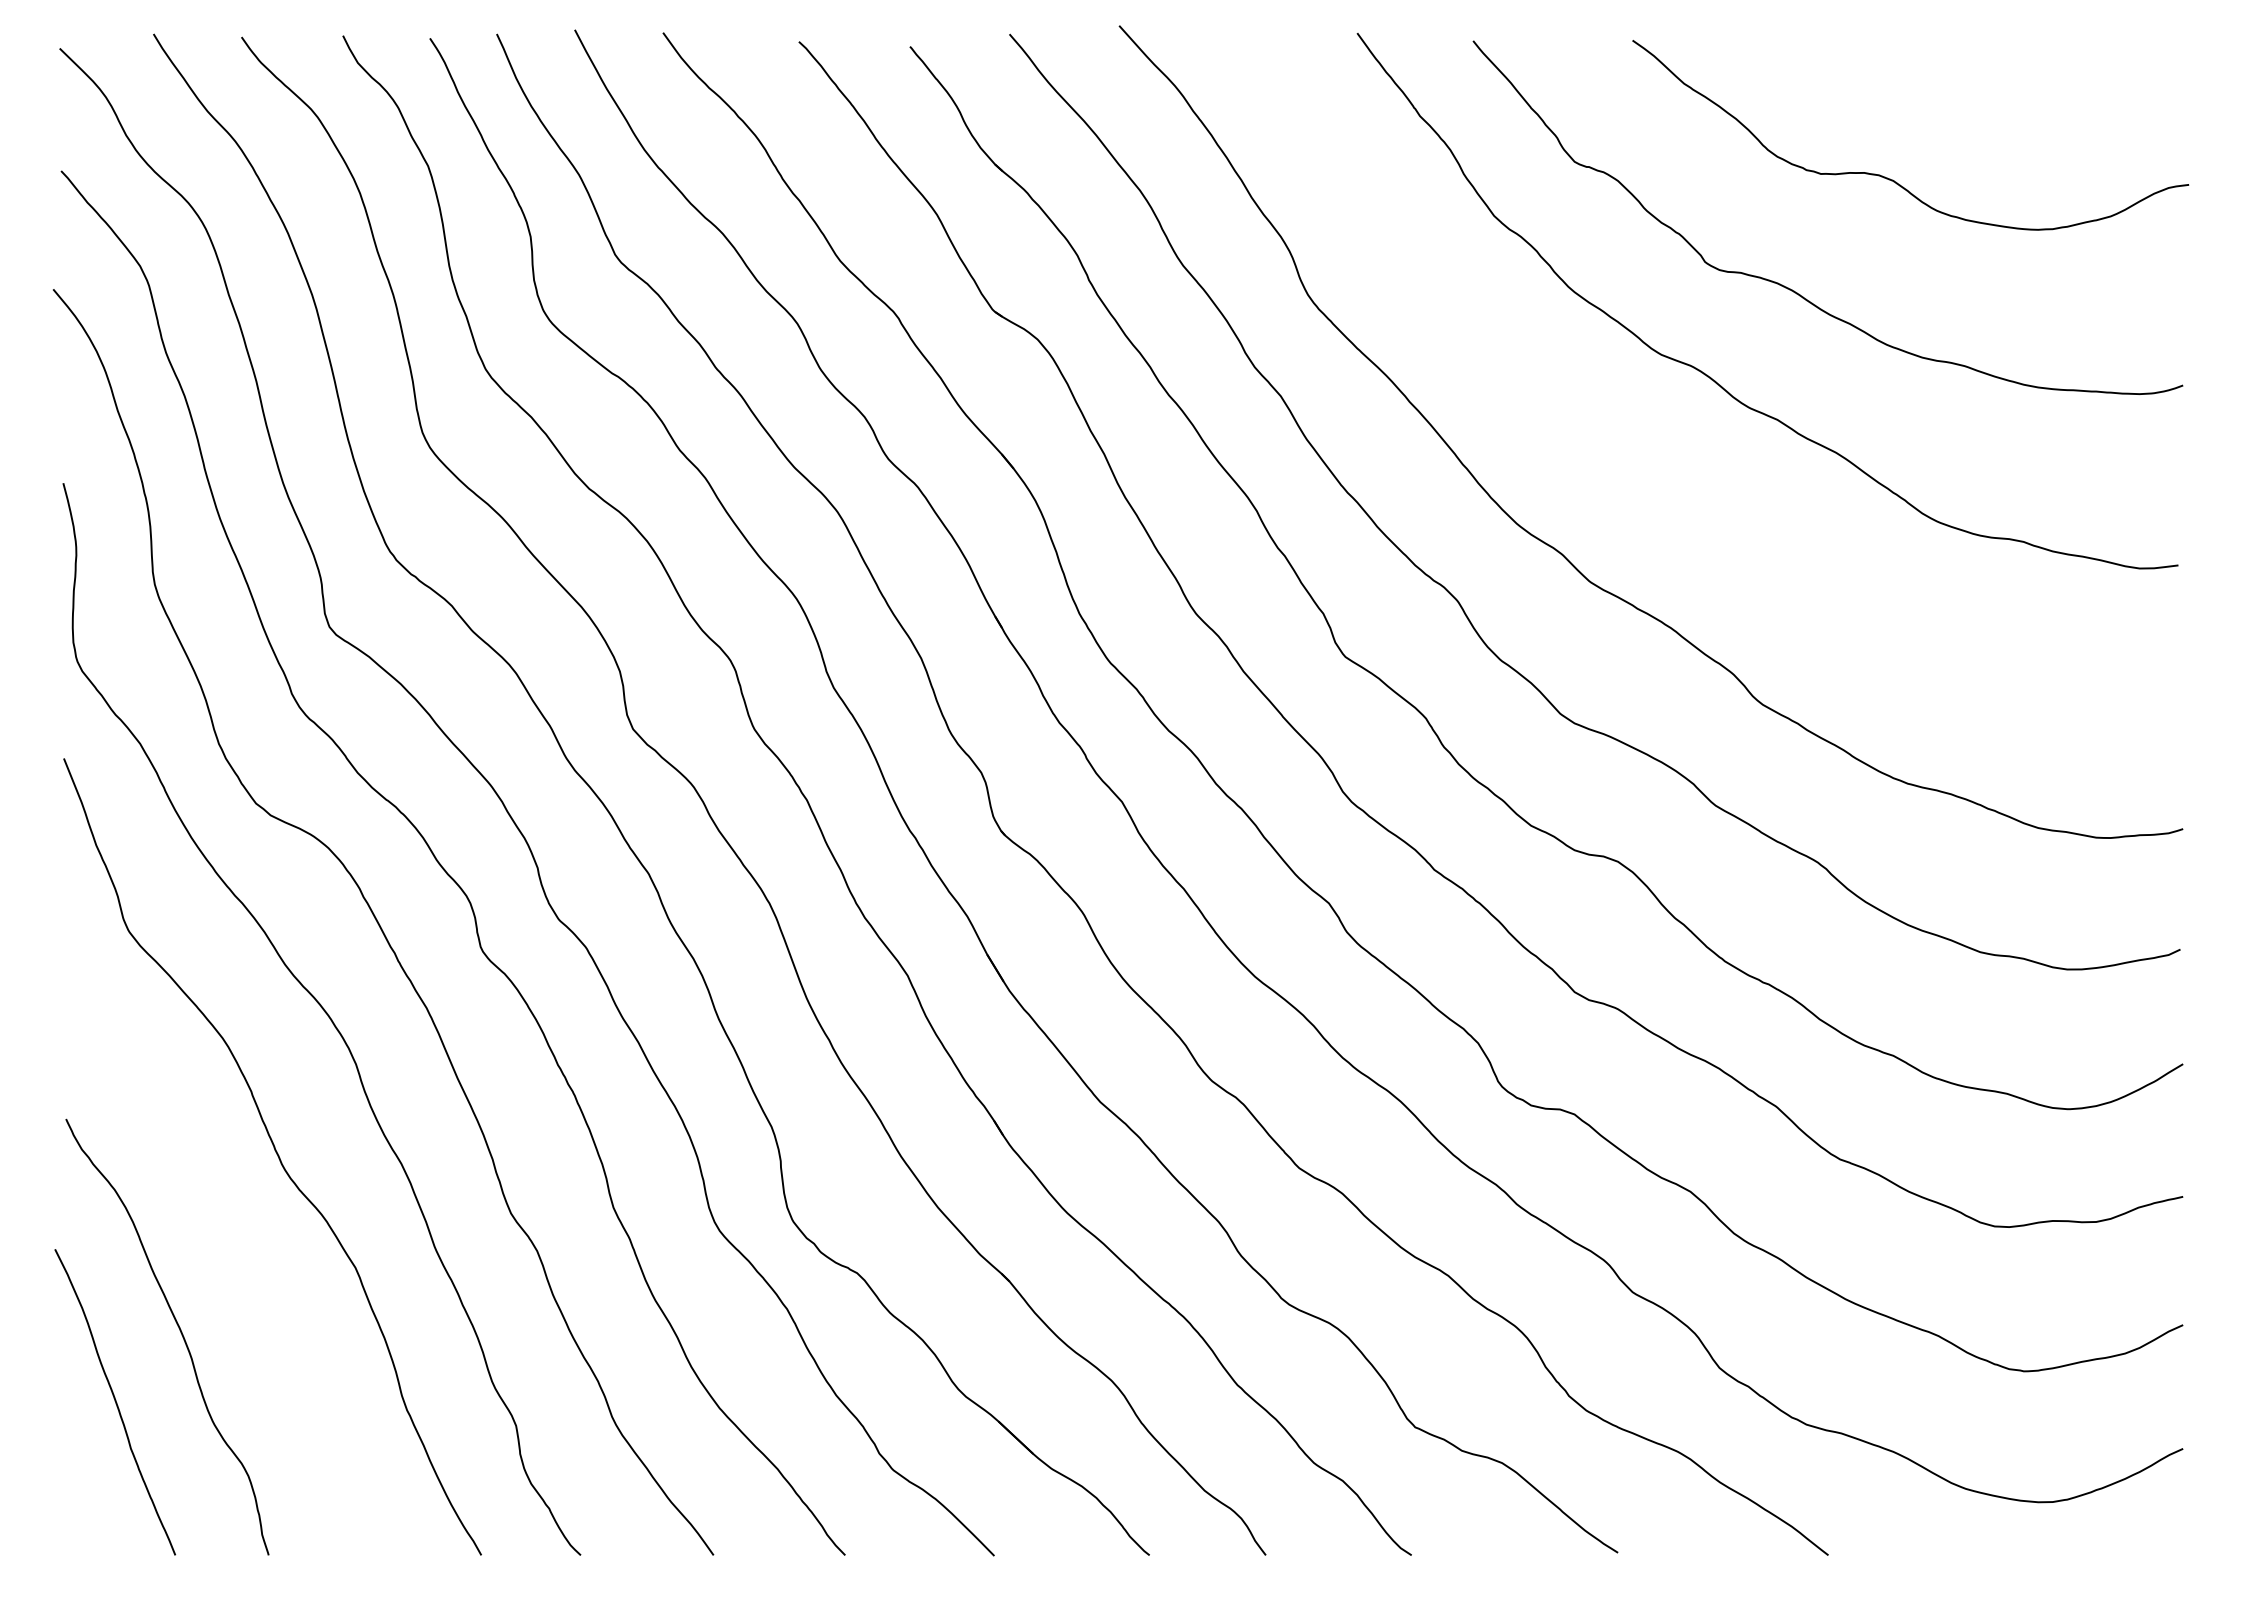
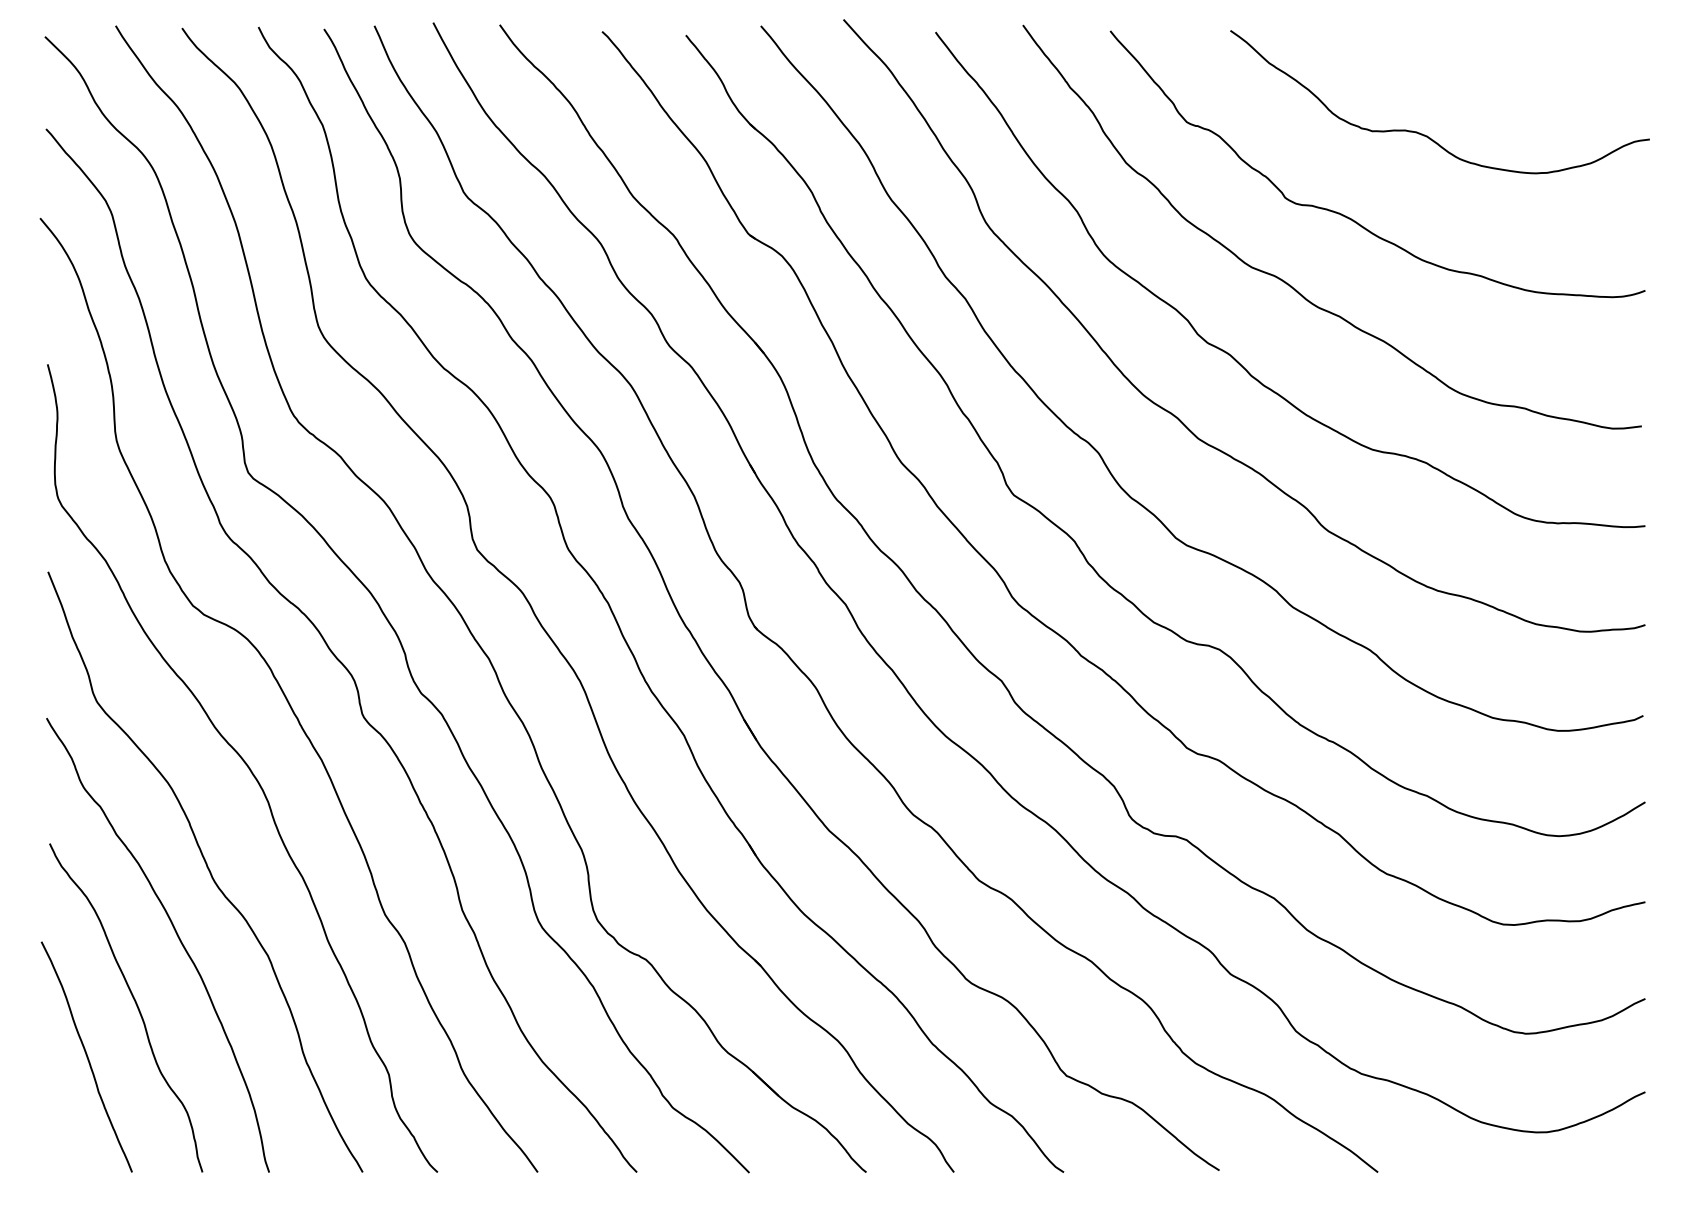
curve: (1633, 470) -> (1231, 354), added
curve: (234, 1240) -> (176, 935), added

